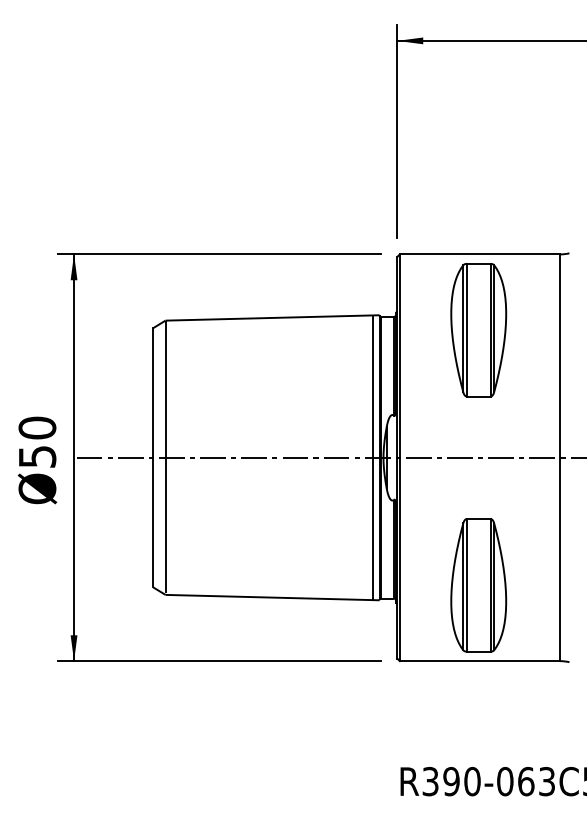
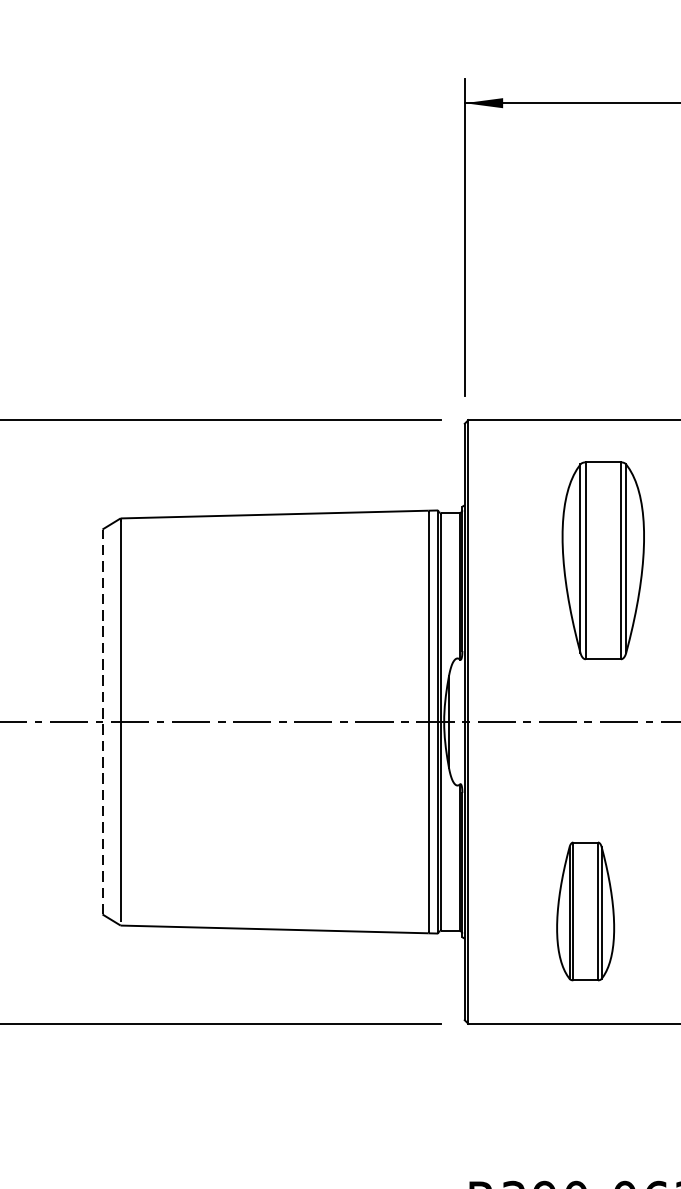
part: (478, 330) -> (602, 561), moved
line: (153, 457) -> (102, 721), solid -> dashed
part: (478, 585) -> (585, 911), size x0.7

